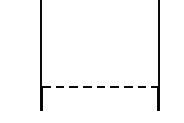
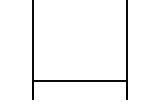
line: (100, 87) -> (80, 81), dashed -> solid

